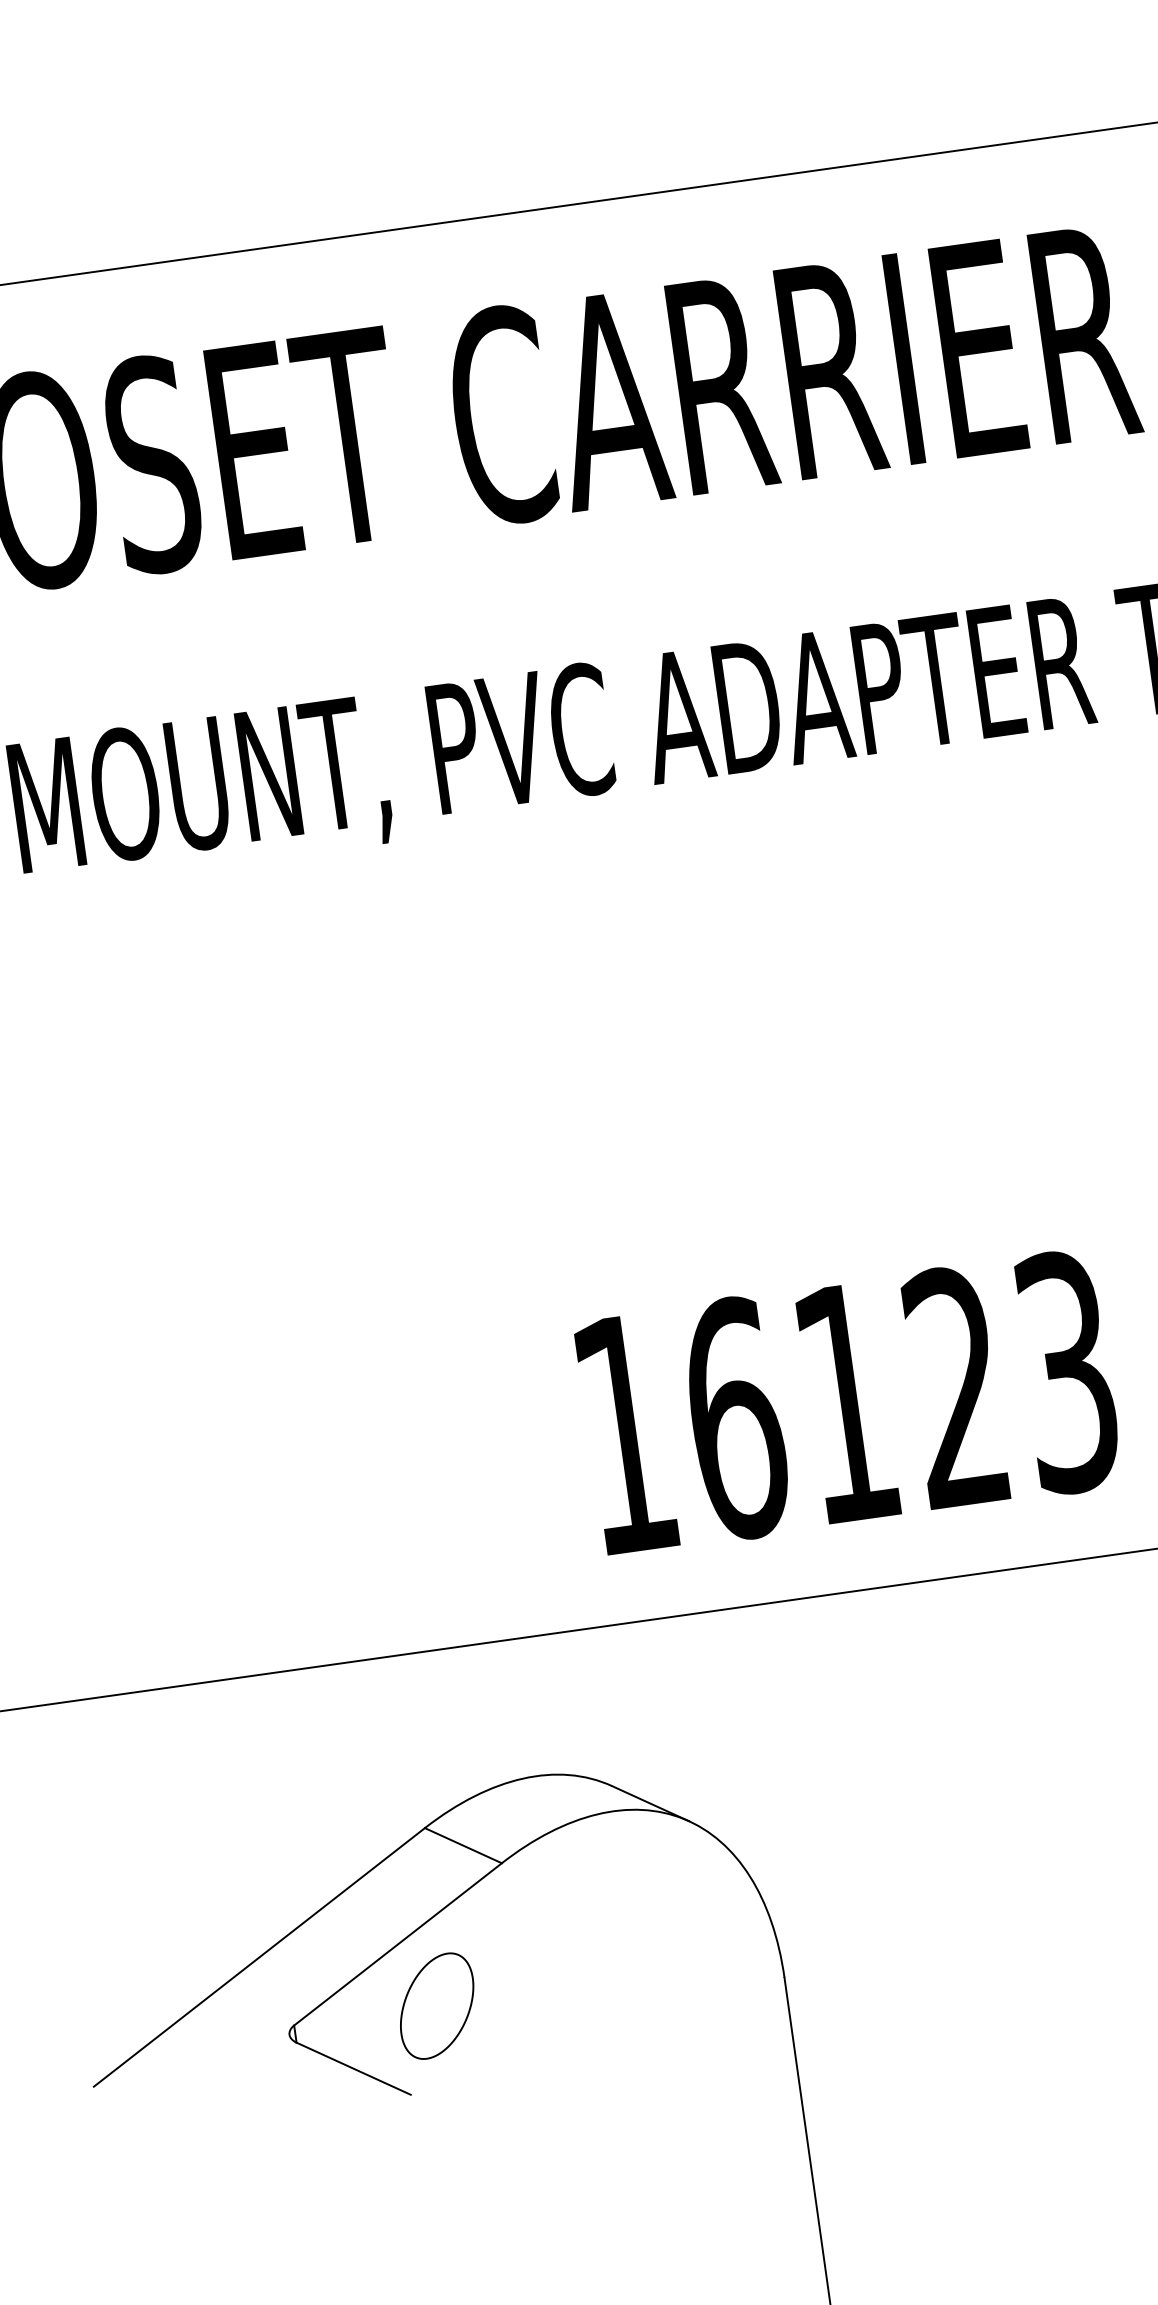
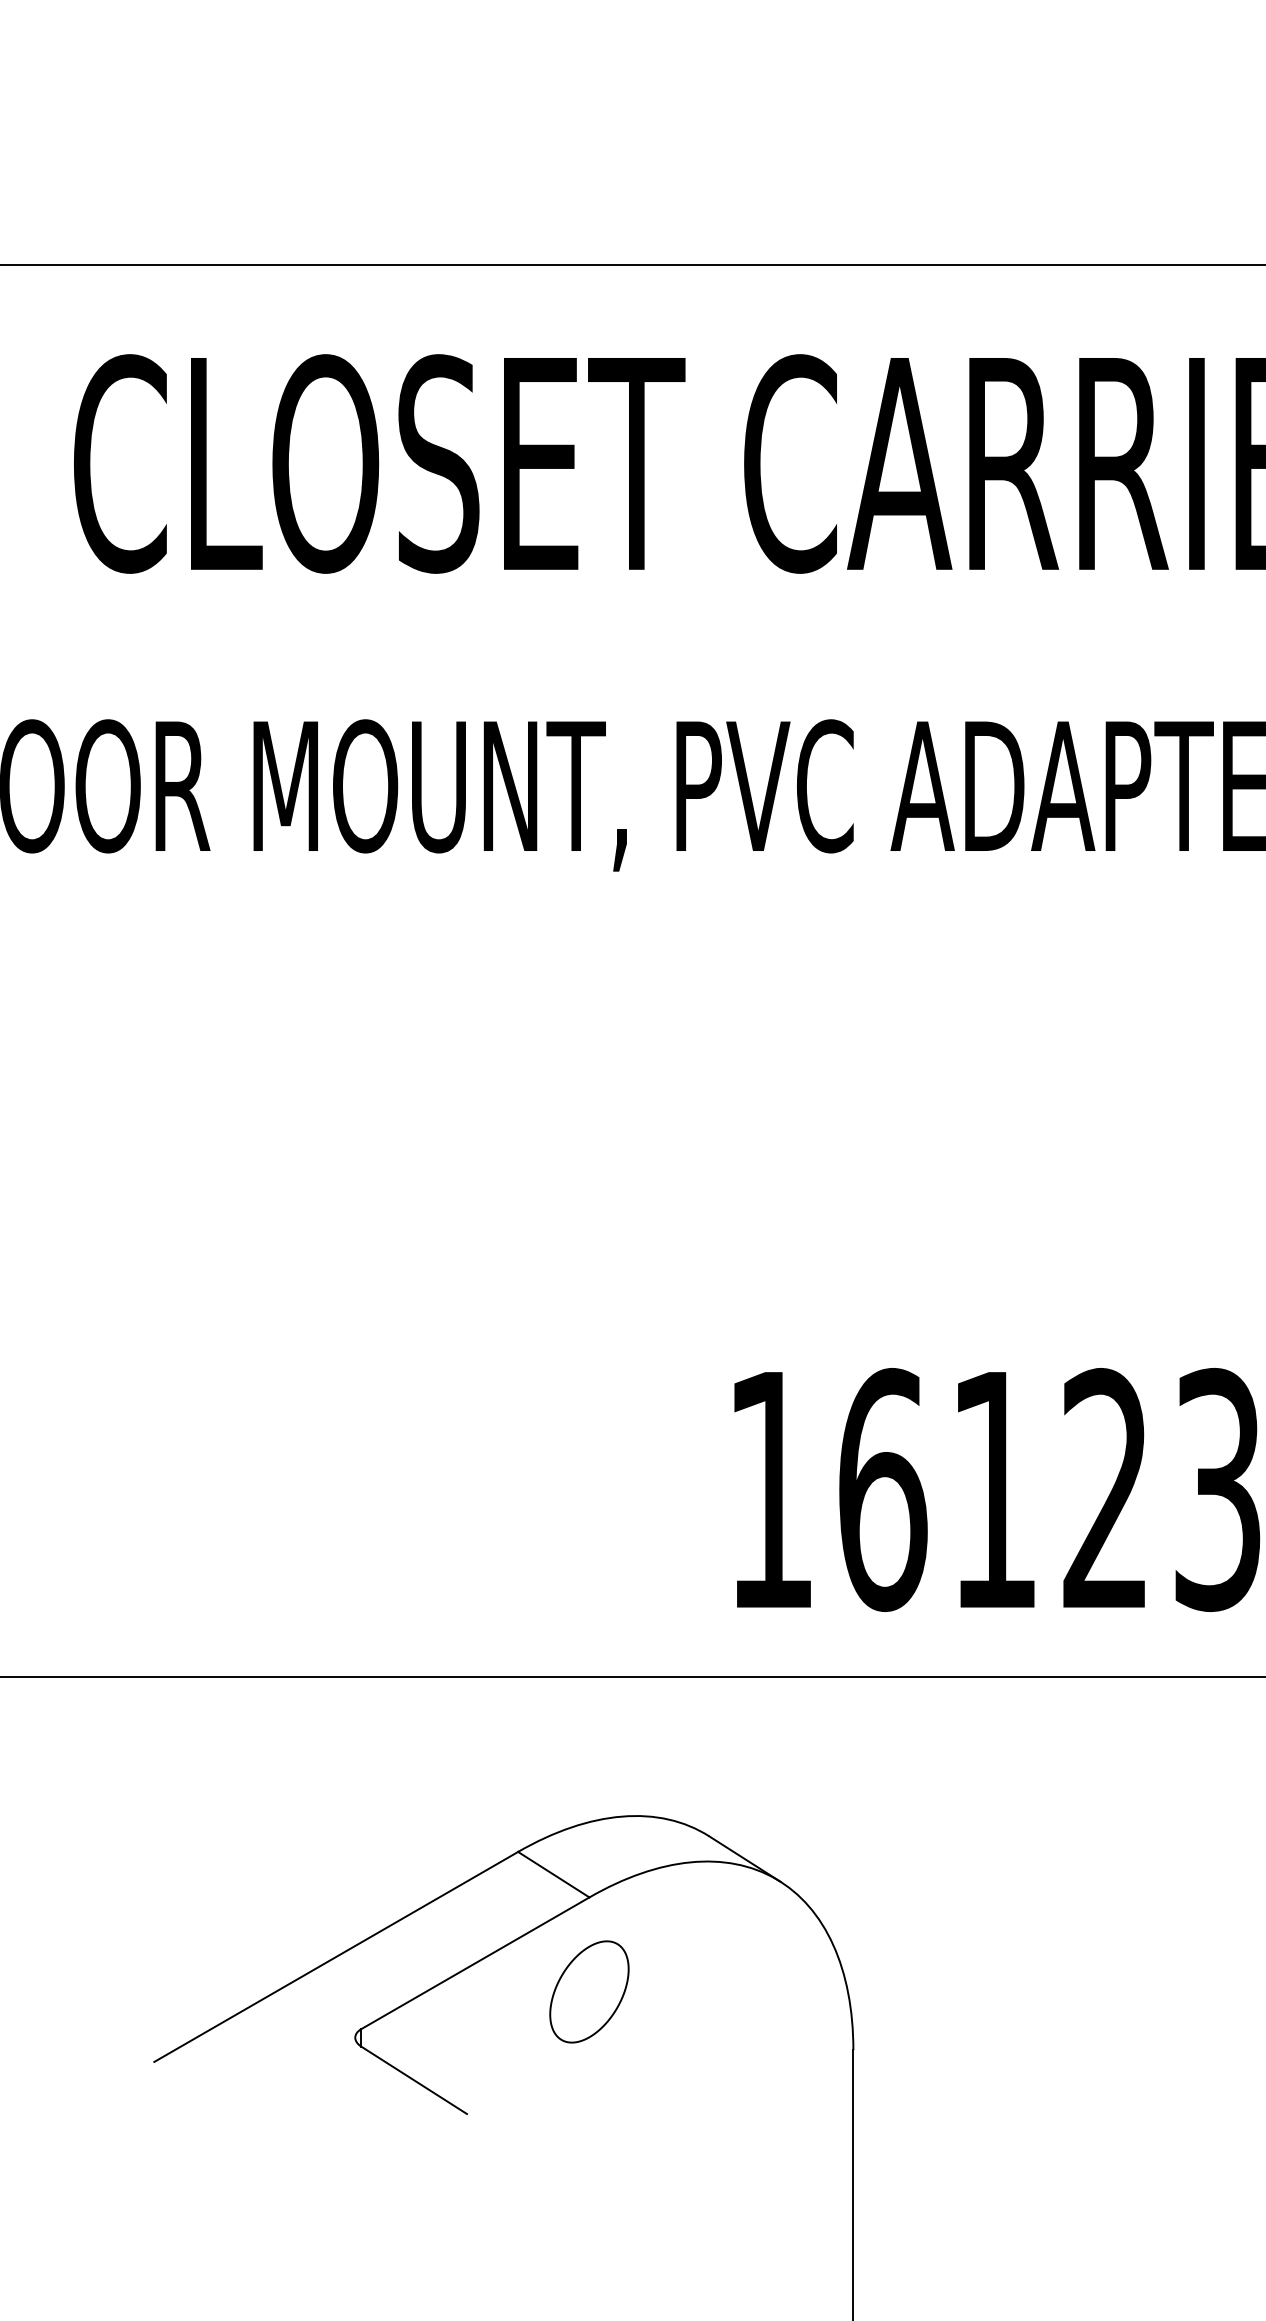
part: (437, 2005) -> (589, 1991), moved

